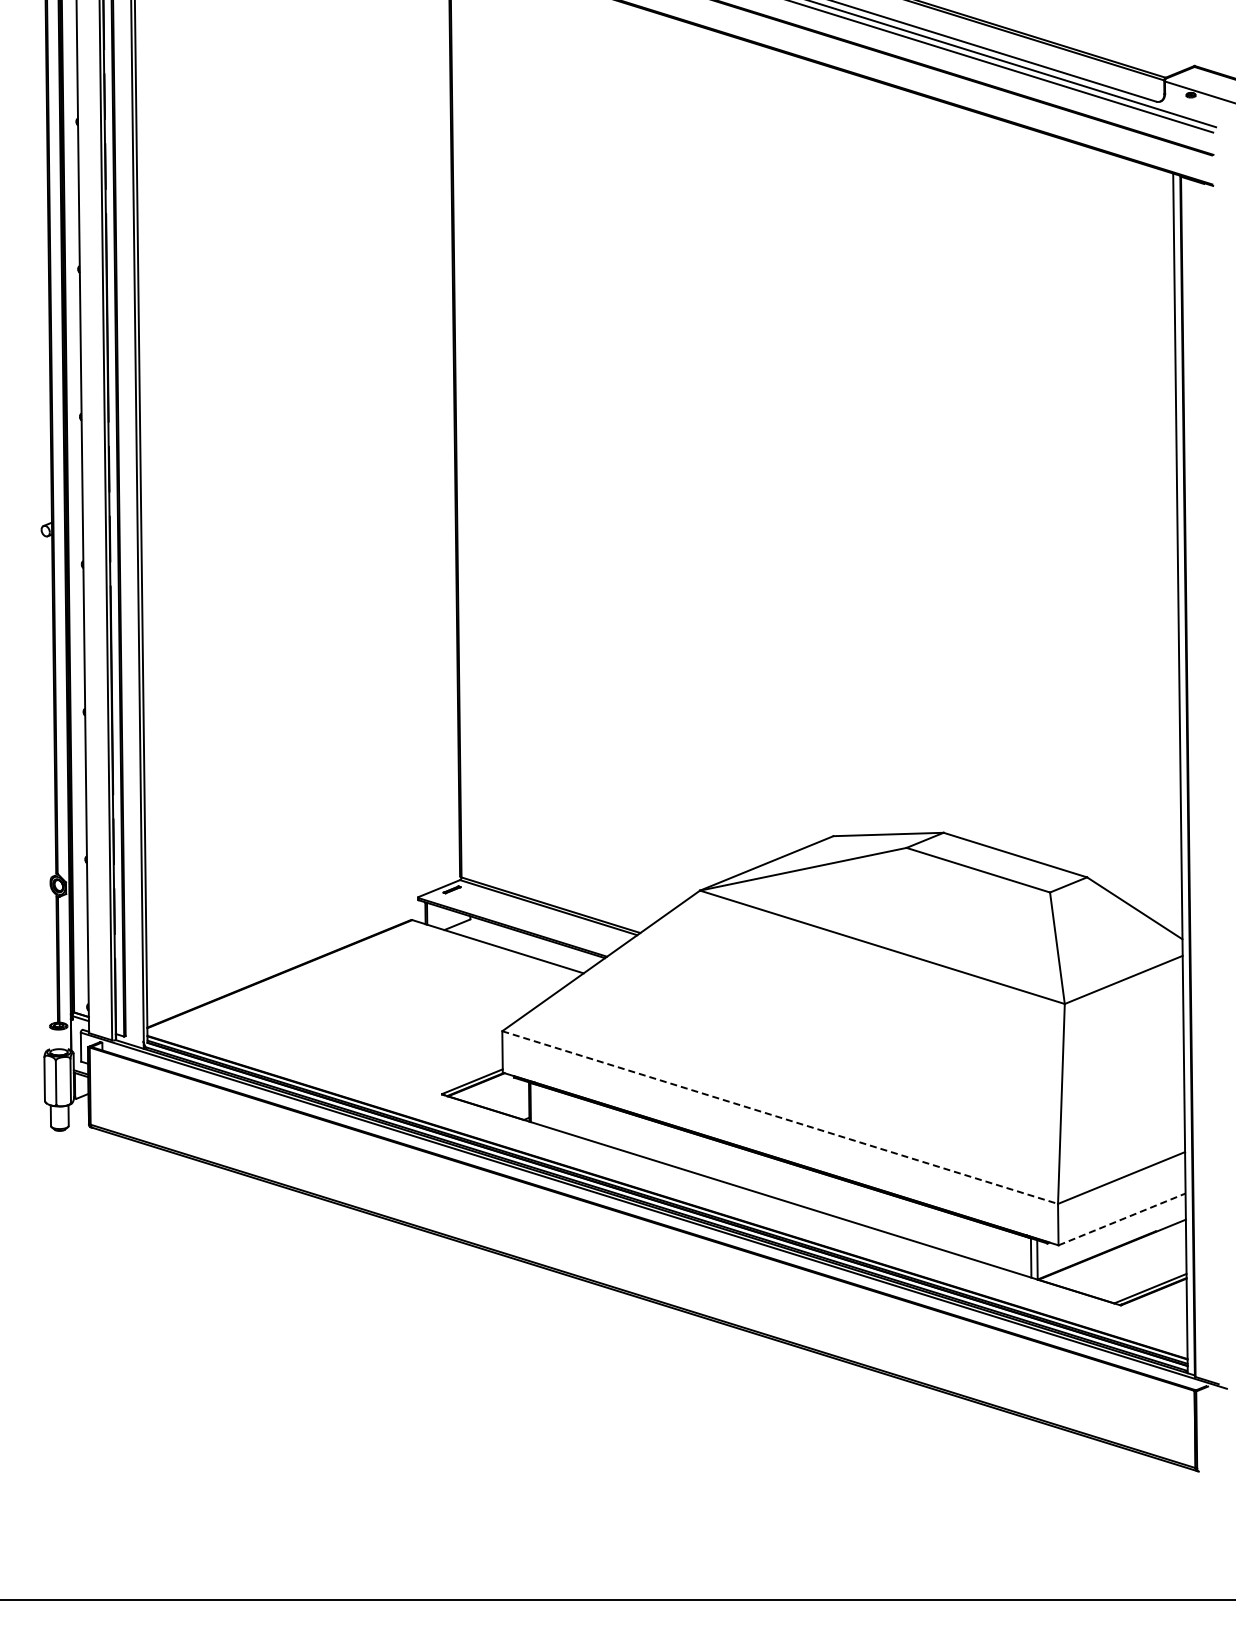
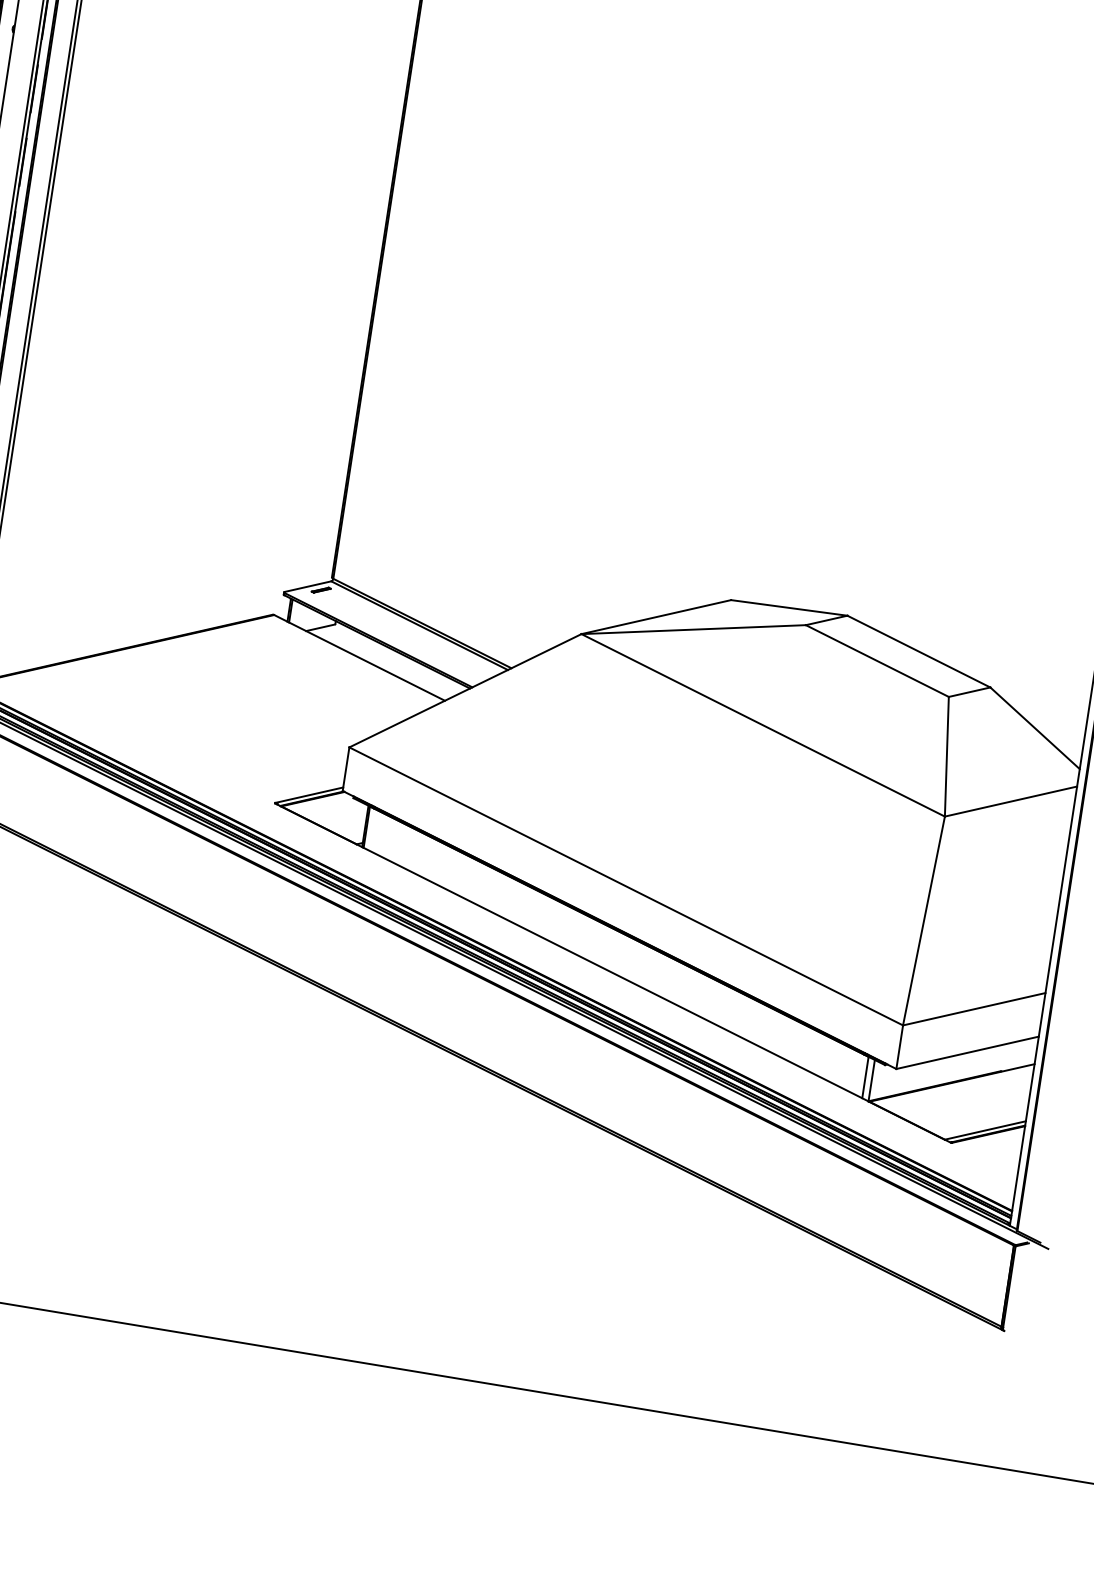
line: (780, 1117) -> (626, 886), dashed -> solid
line: (1122, 1219) -> (968, 1052), dashed -> solid

